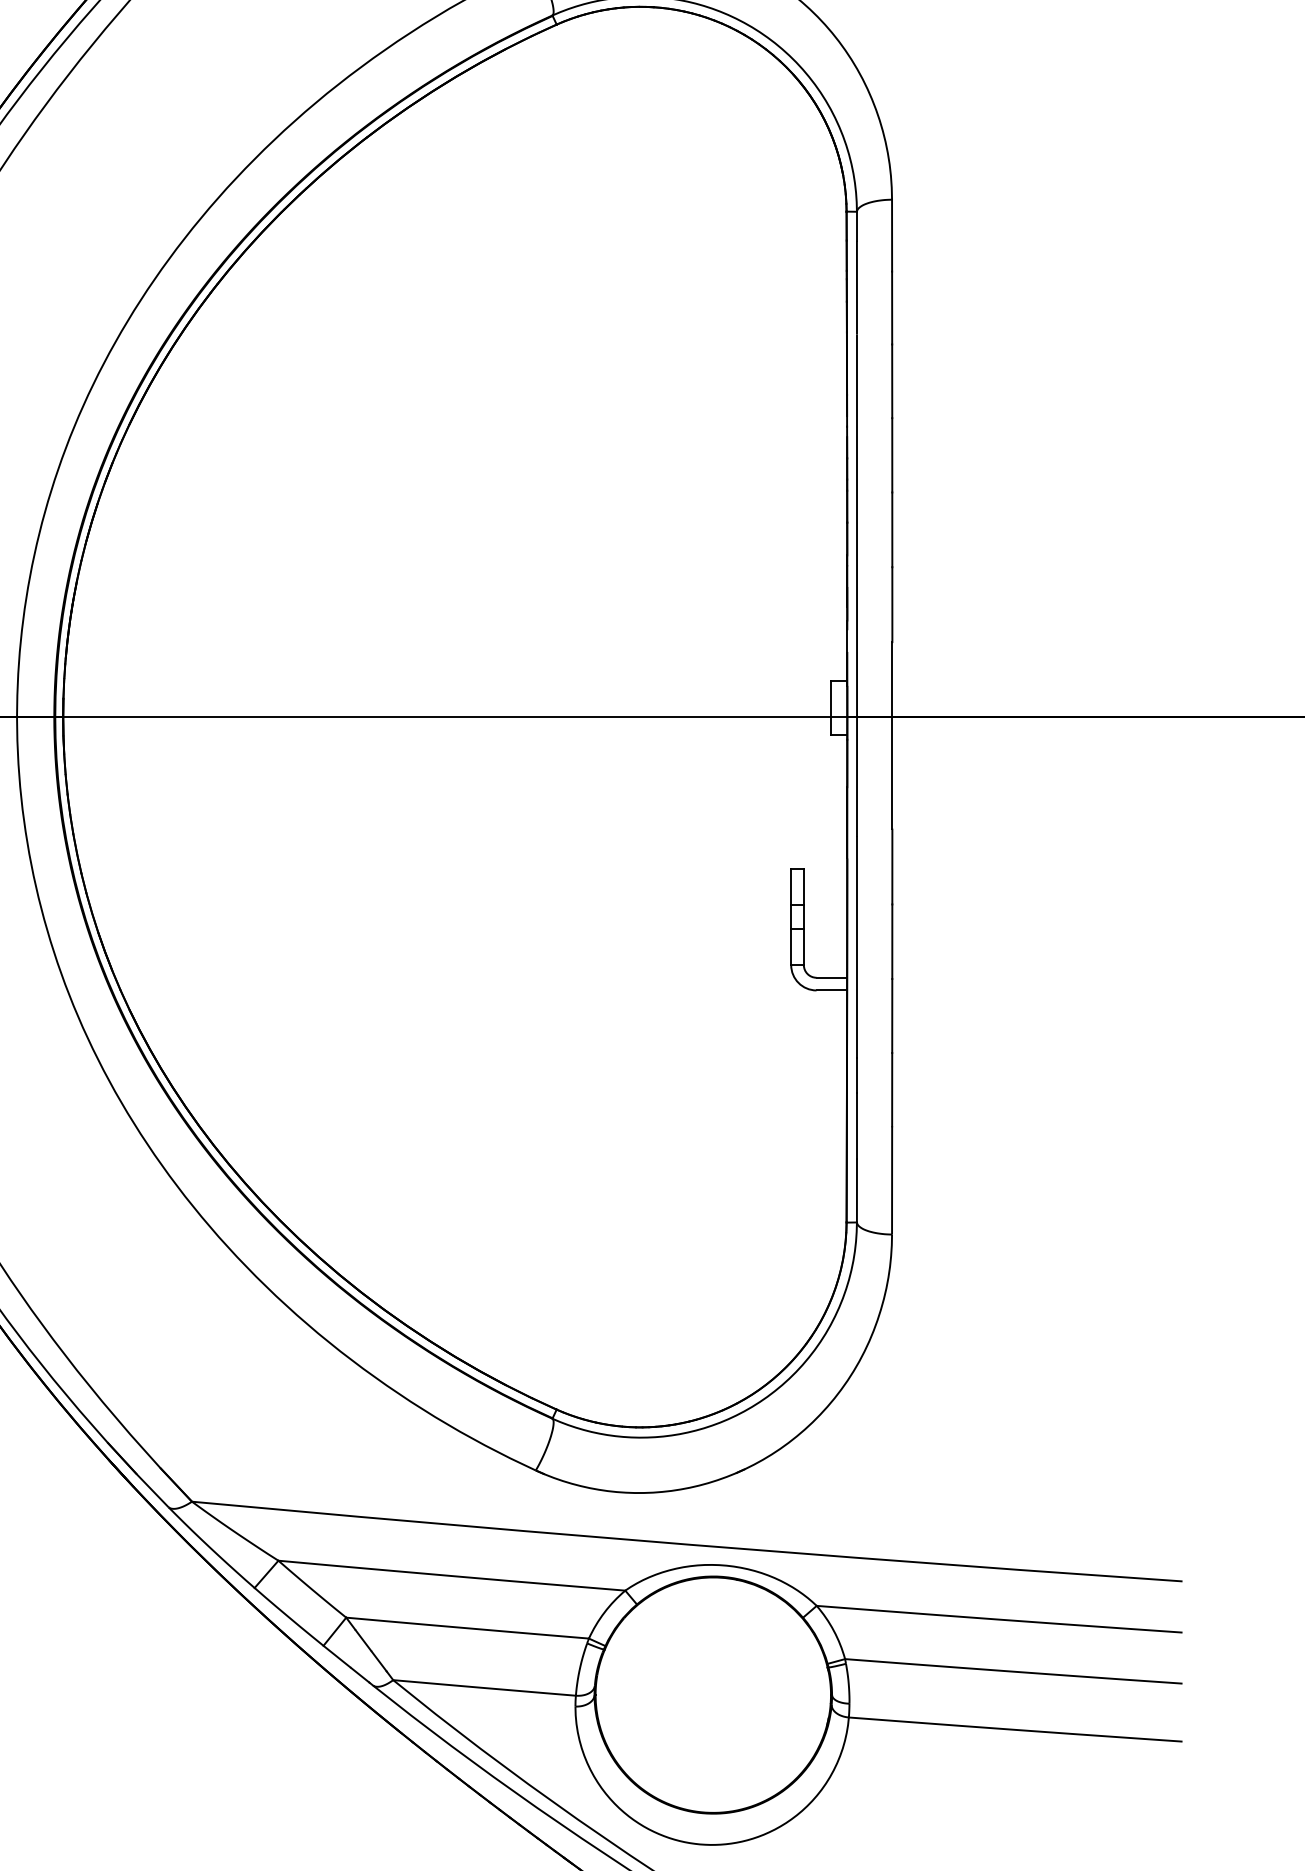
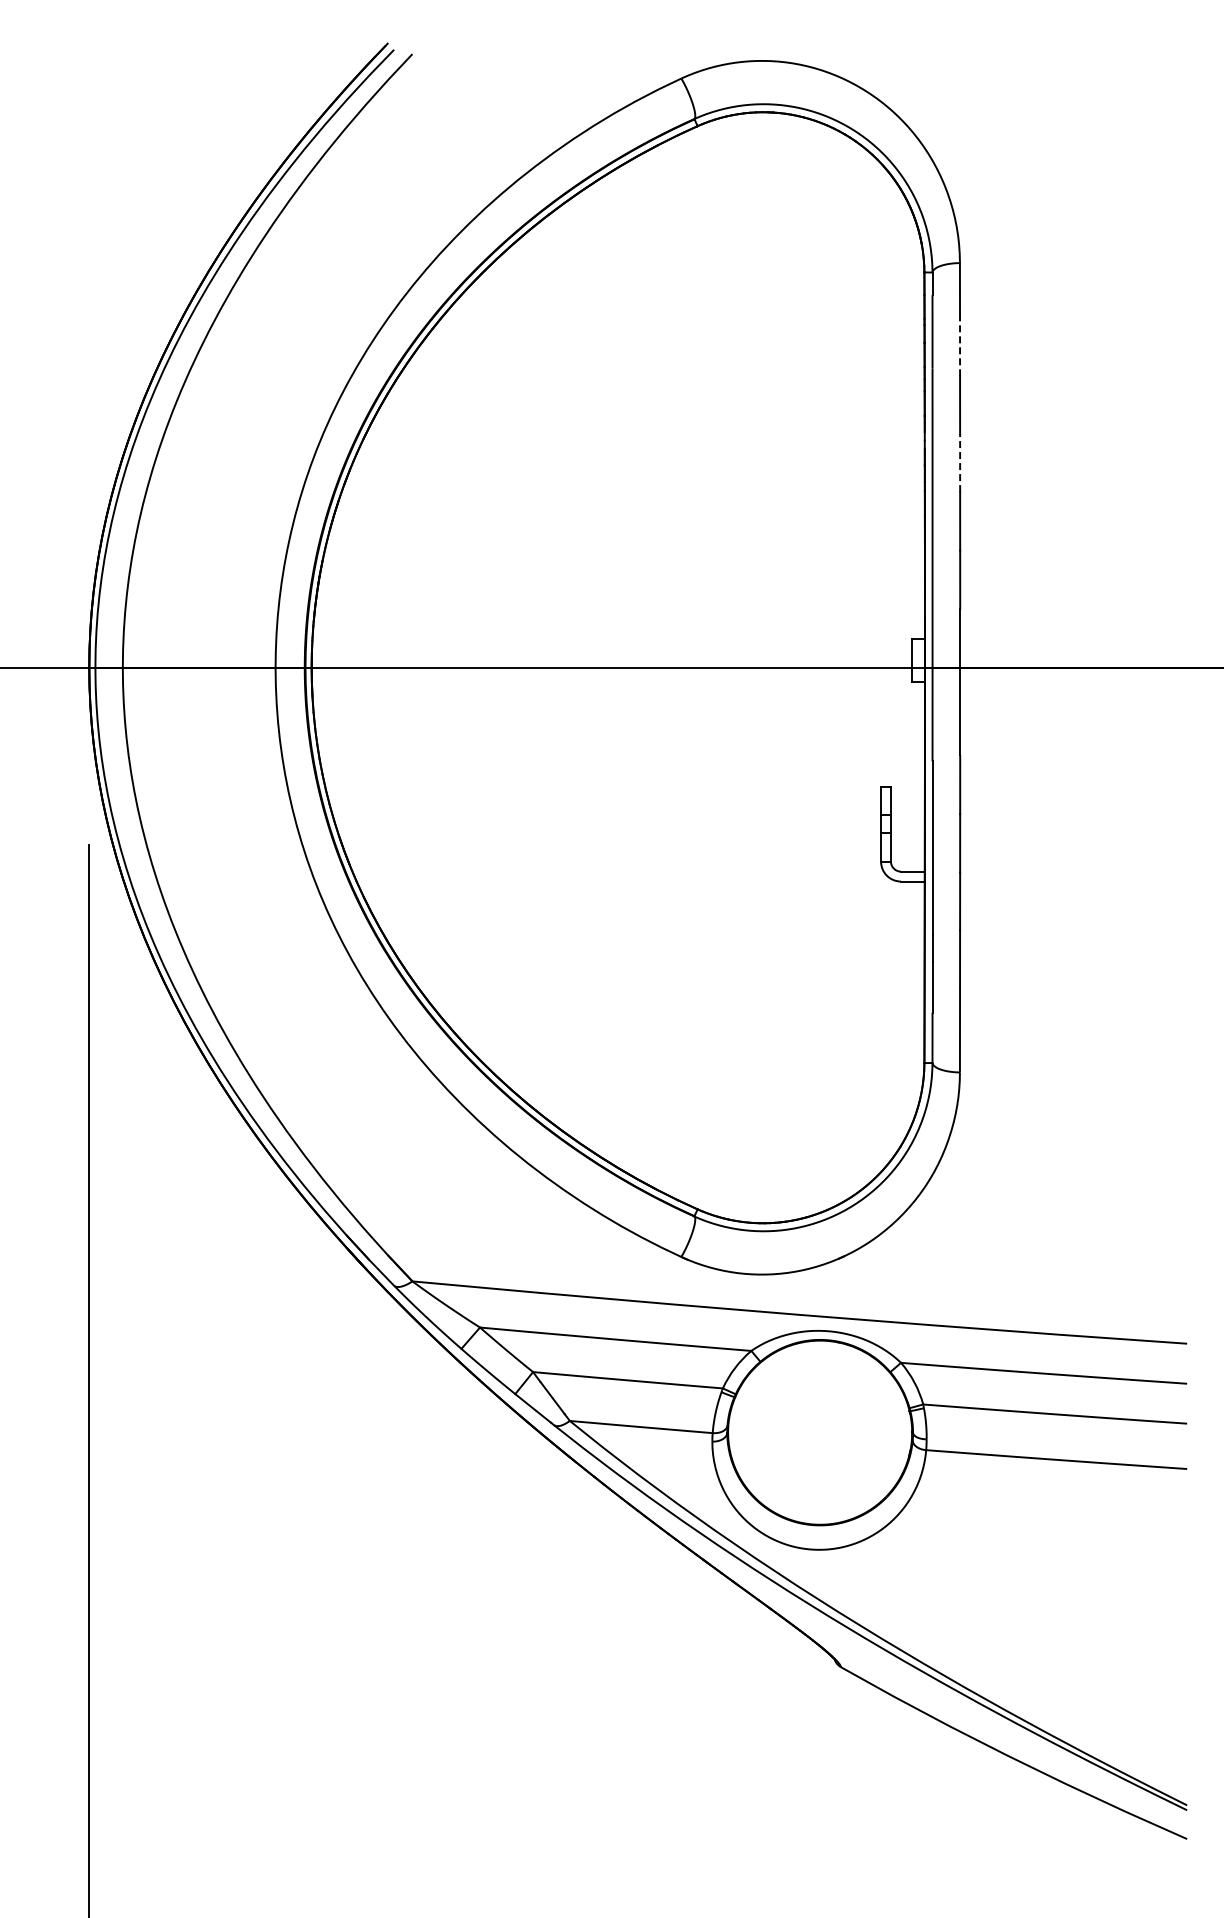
line: (892, 307) -> (960, 347), solid -> dashed
line: (892, 454) -> (960, 462), solid -> dashed

